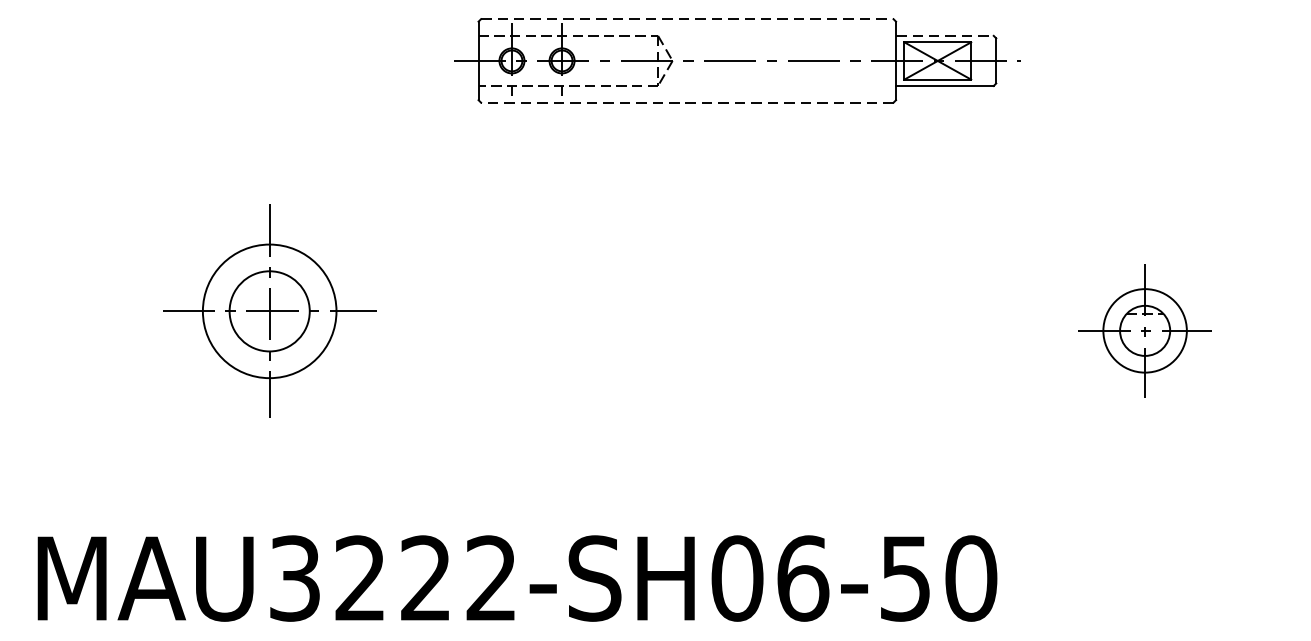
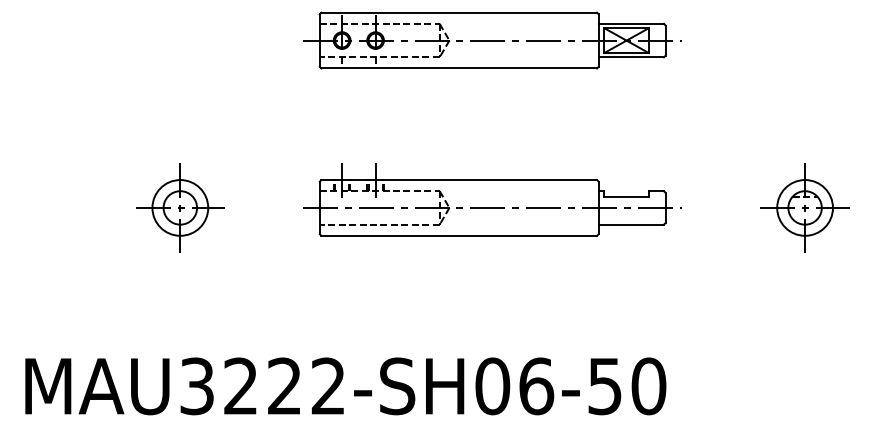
line: (687, 18) -> (459, 12), dashed -> solid
line: (945, 35) -> (631, 23), dashed -> solid
line: (687, 102) -> (459, 68), dashed -> solid
part: (737, 298) -> (492, 199), added
part: (270, 310) -> (180, 207), size x0.62
part: (1144, 330) -> (804, 207), moved

